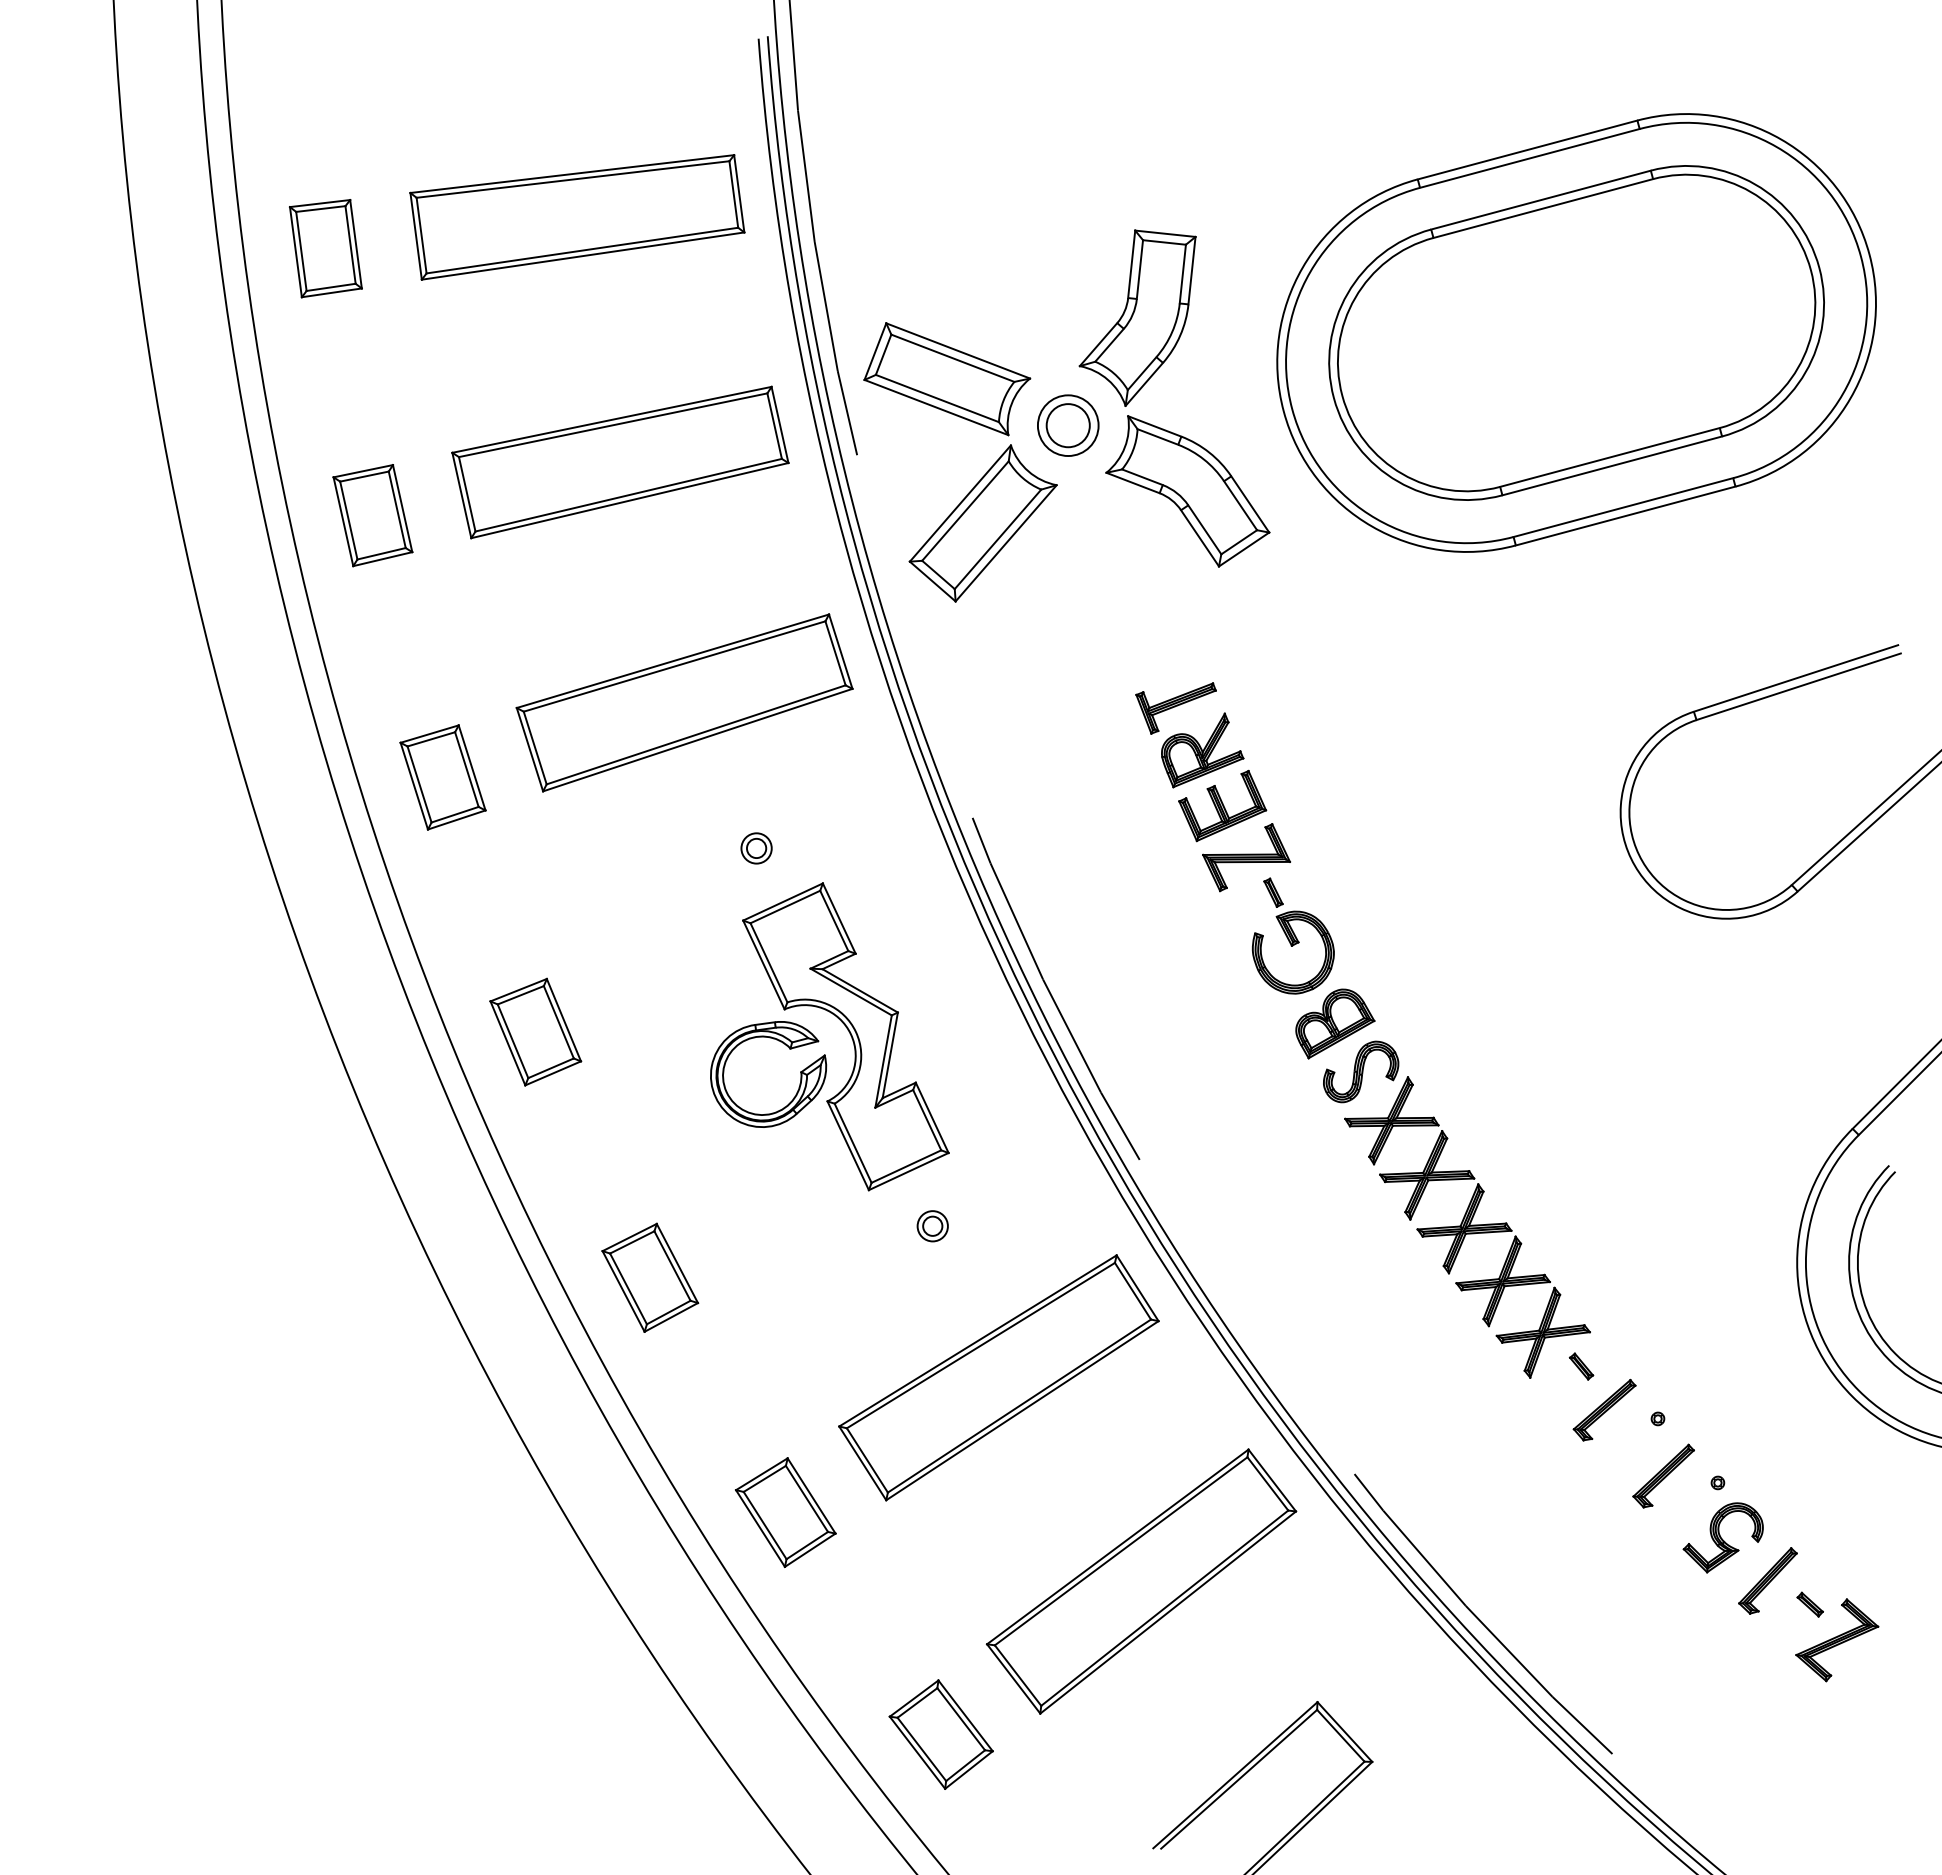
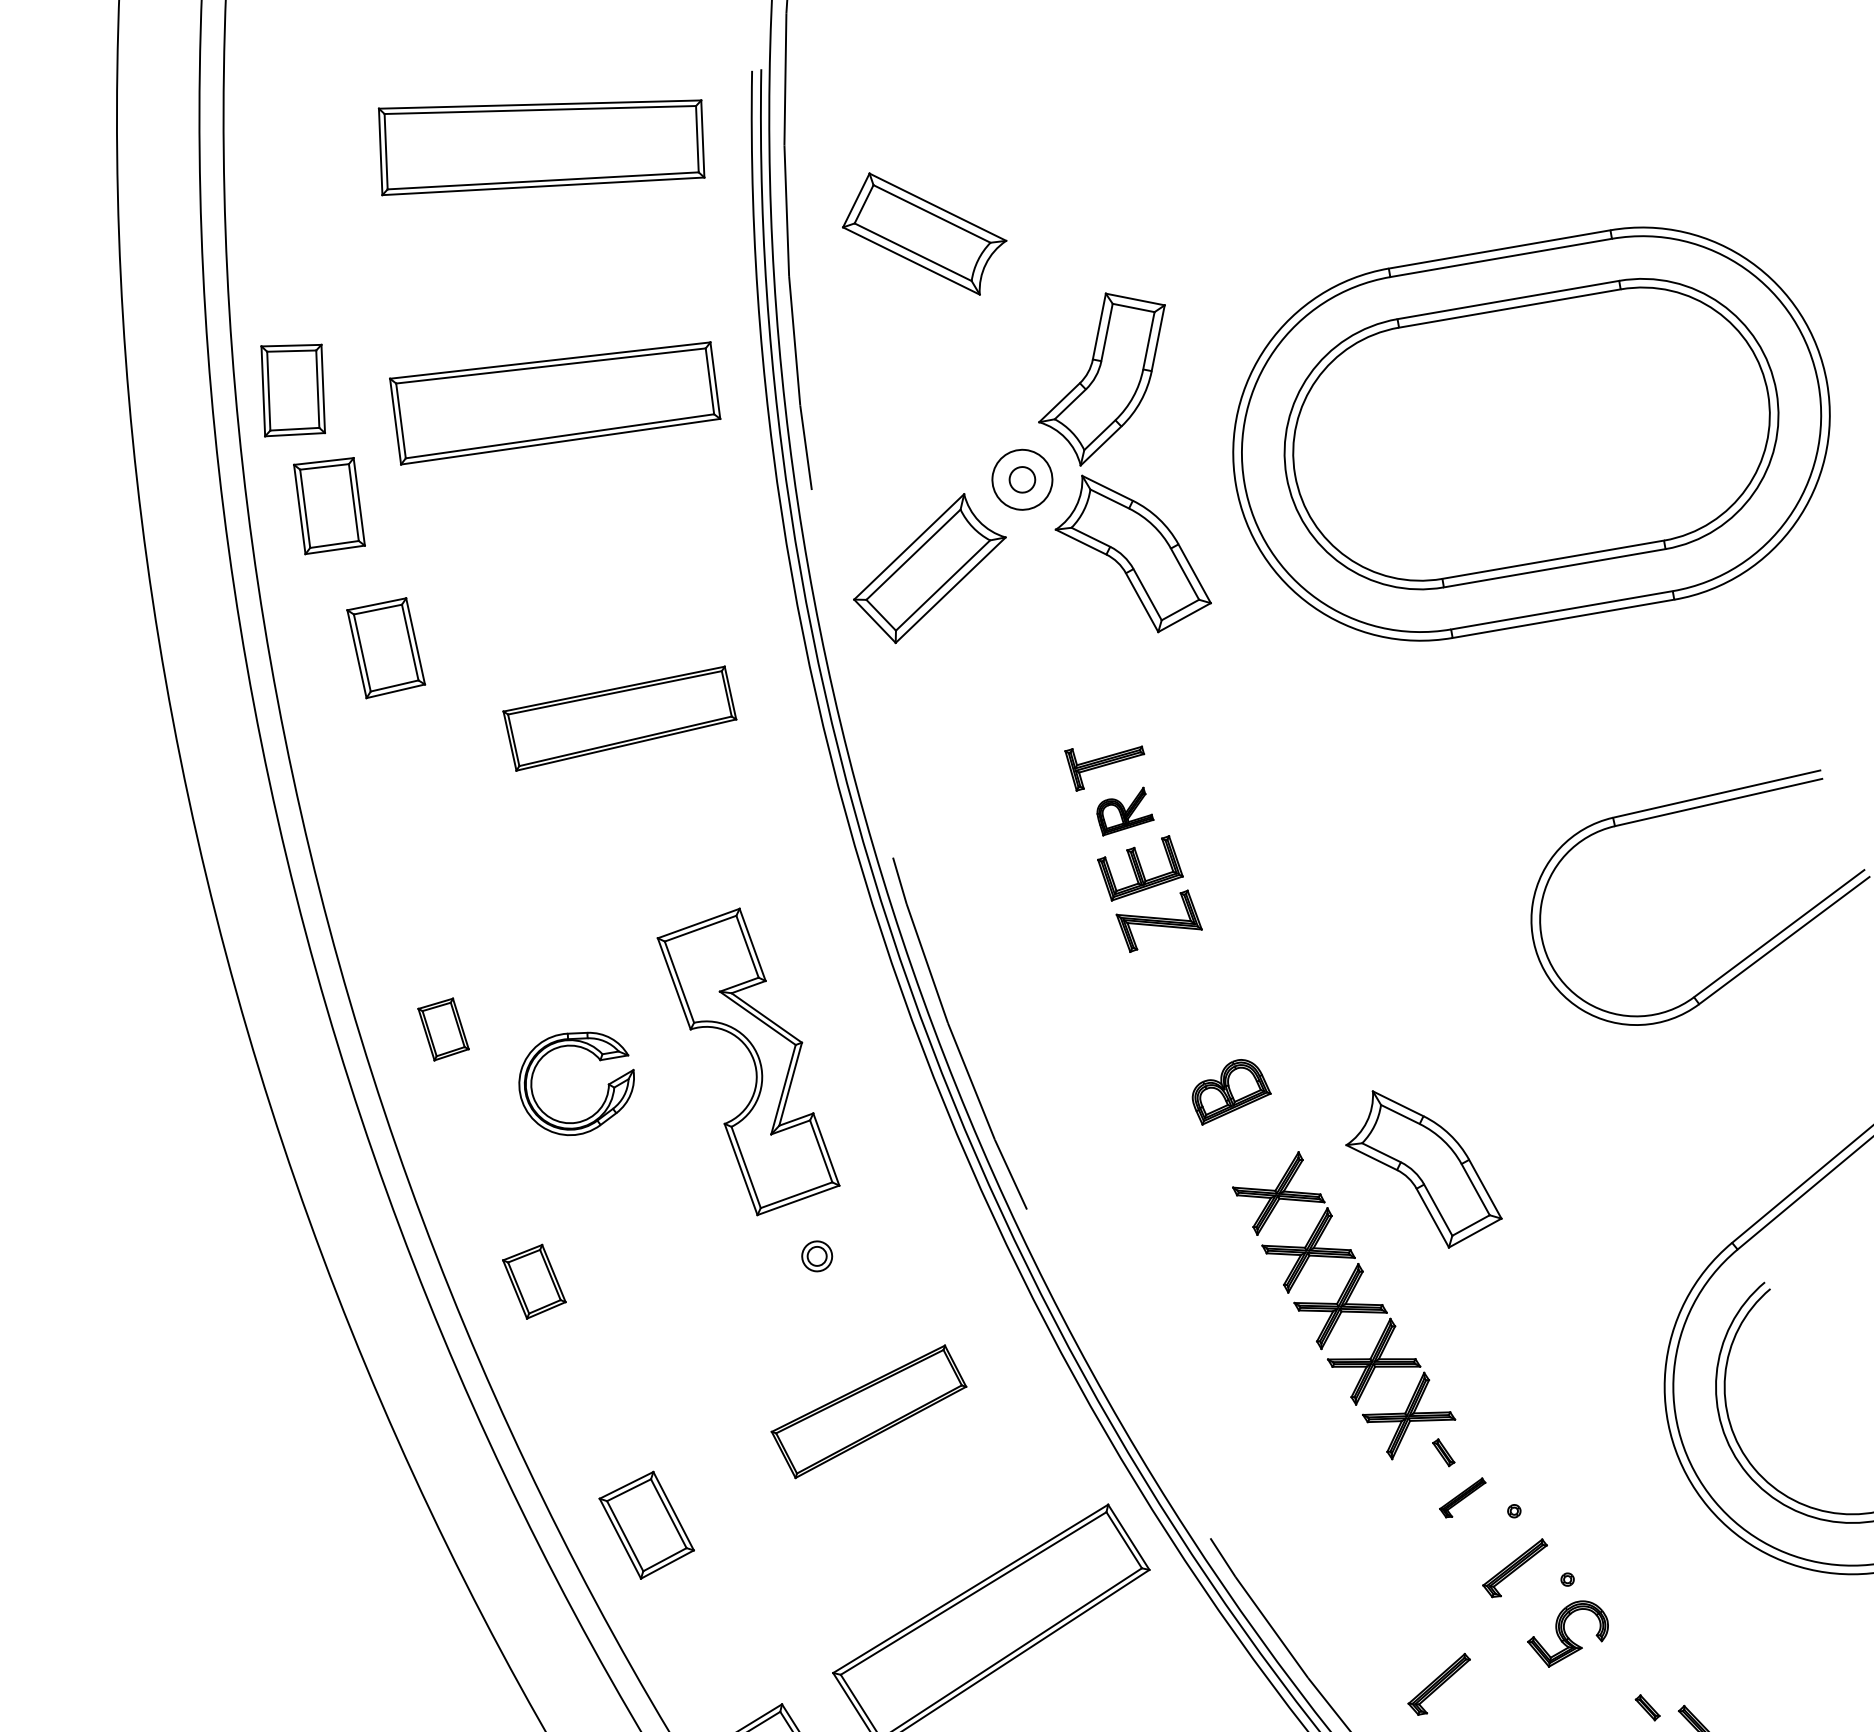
part: (577, 217) -> (541, 147), moved
part: (325, 248) -> (292, 390), moved
part: (947, 379) -> (924, 234), moved
circle: (1067, 425) -> (1021, 479), size x0.6
part: (620, 462) -> (554, 403), moved
part: (684, 702) -> (619, 718), size x0.7
part: (1202, 750) -> (1125, 811), size x0.7
part: (442, 777) -> (385, 648), moved
part: (756, 848) -> (677, 868), removed
part: (1292, 935) -> (1197, 1002), removed
part: (535, 1031) -> (443, 1028), size x0.6
part: (1361, 1071) -> (1253, 1142), removed
part: (800, 1074) -> (607, 1086), moved
part: (1536, 1084) -> (1424, 1170), added
part: (650, 1277) -> (534, 1281), size x0.7
part: (998, 1377) -> (868, 1411), size x0.6
part: (1604, 1409) -> (1462, 1497), size x0.7
part: (1767, 1580) -> (1438, 1683), moved

